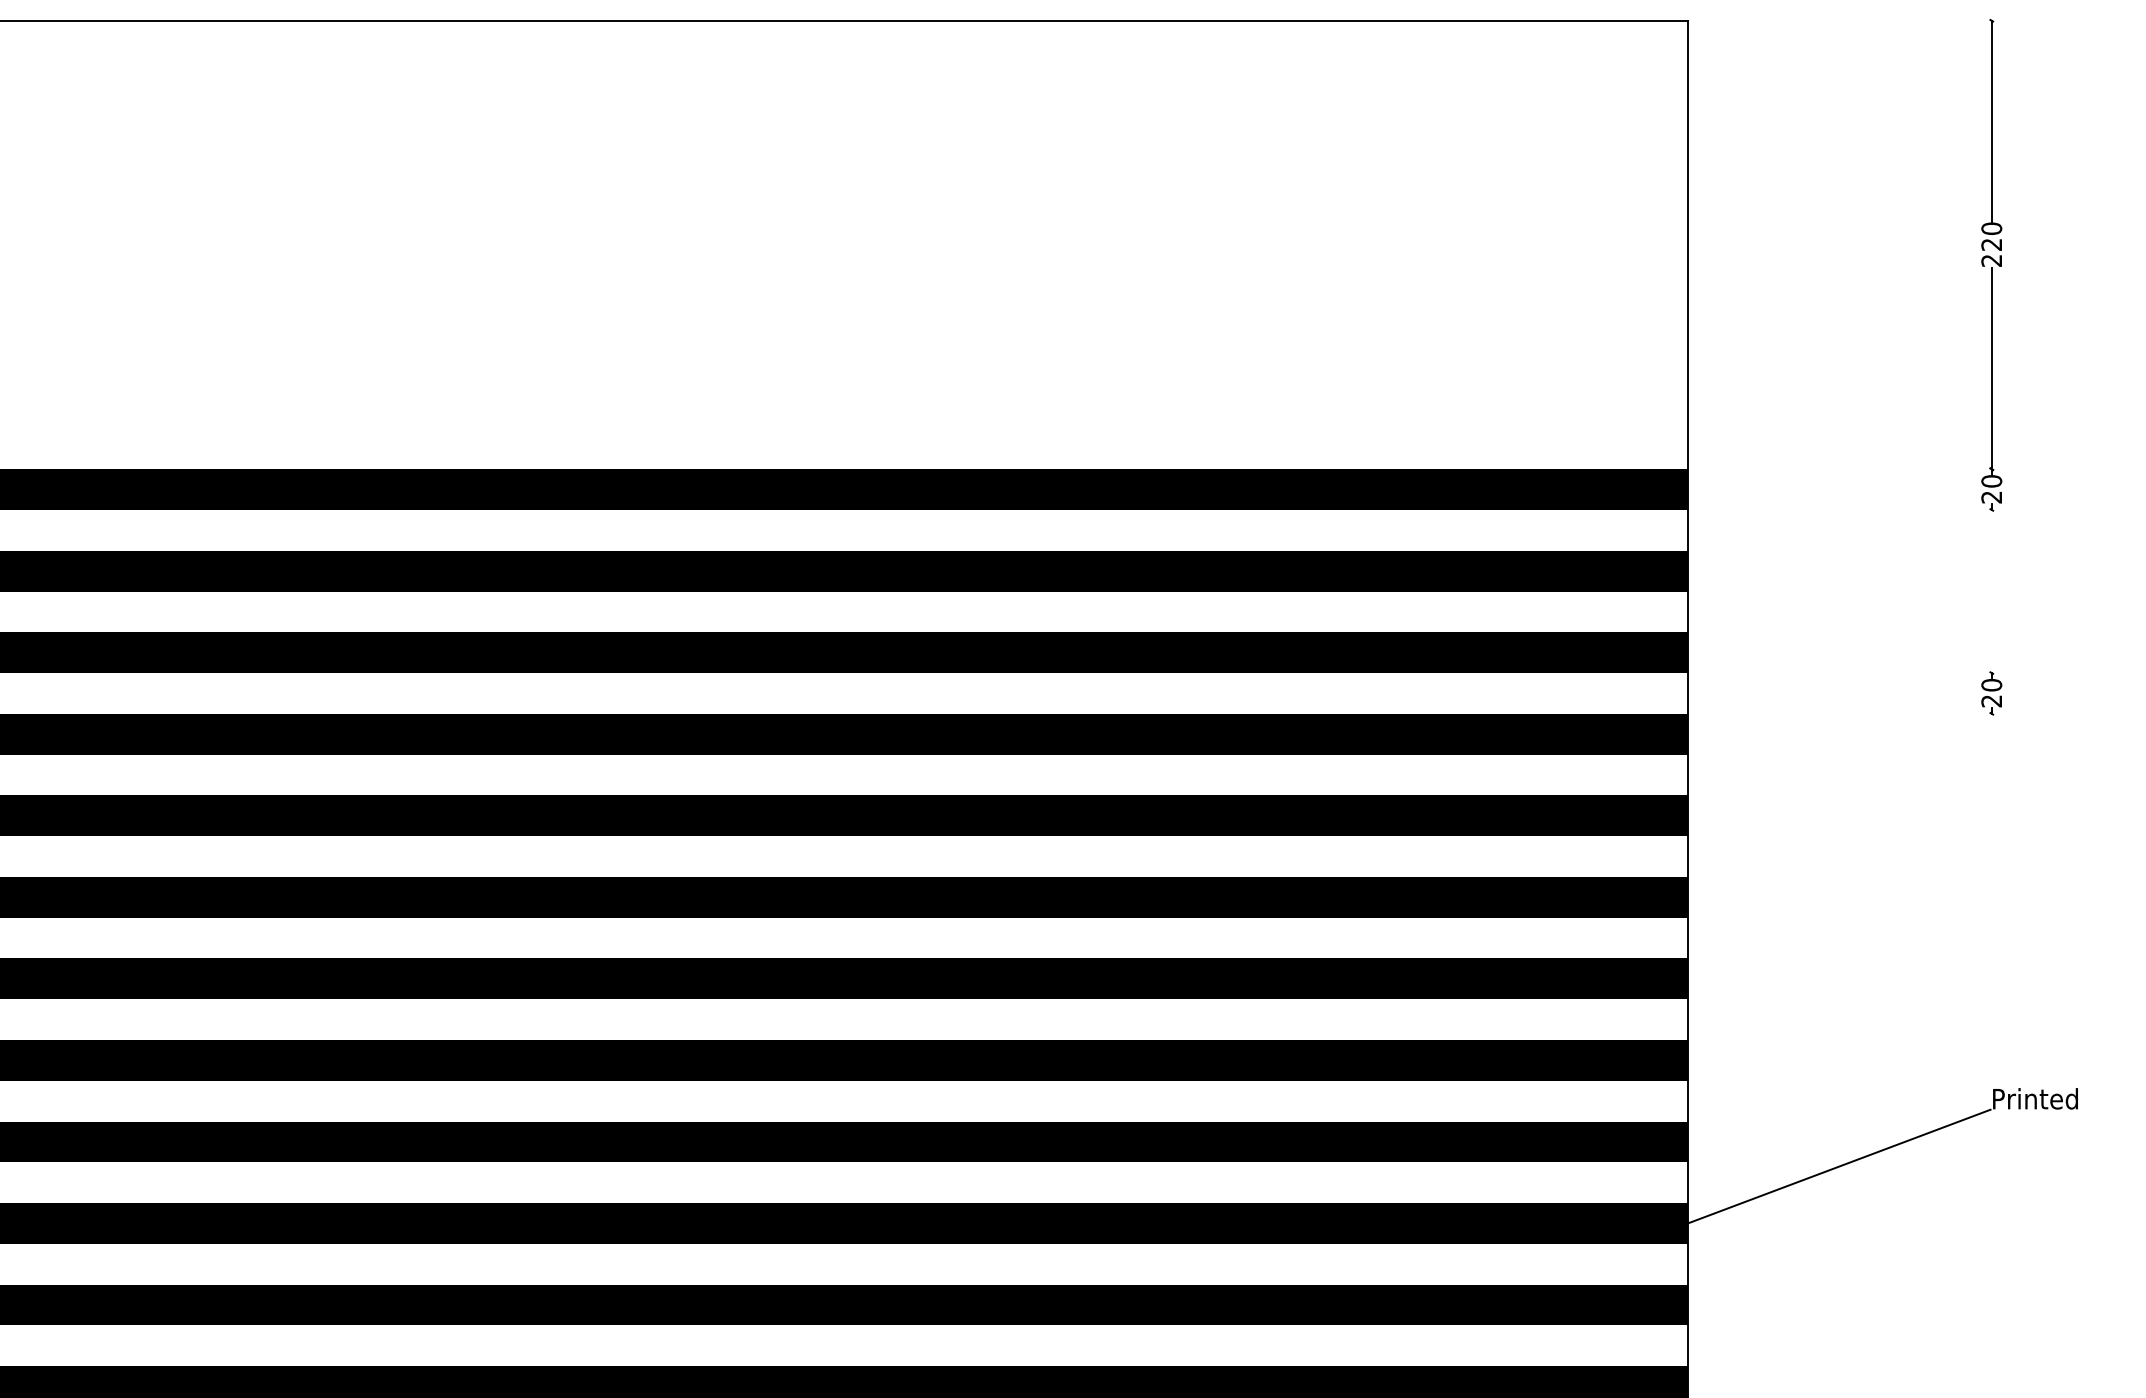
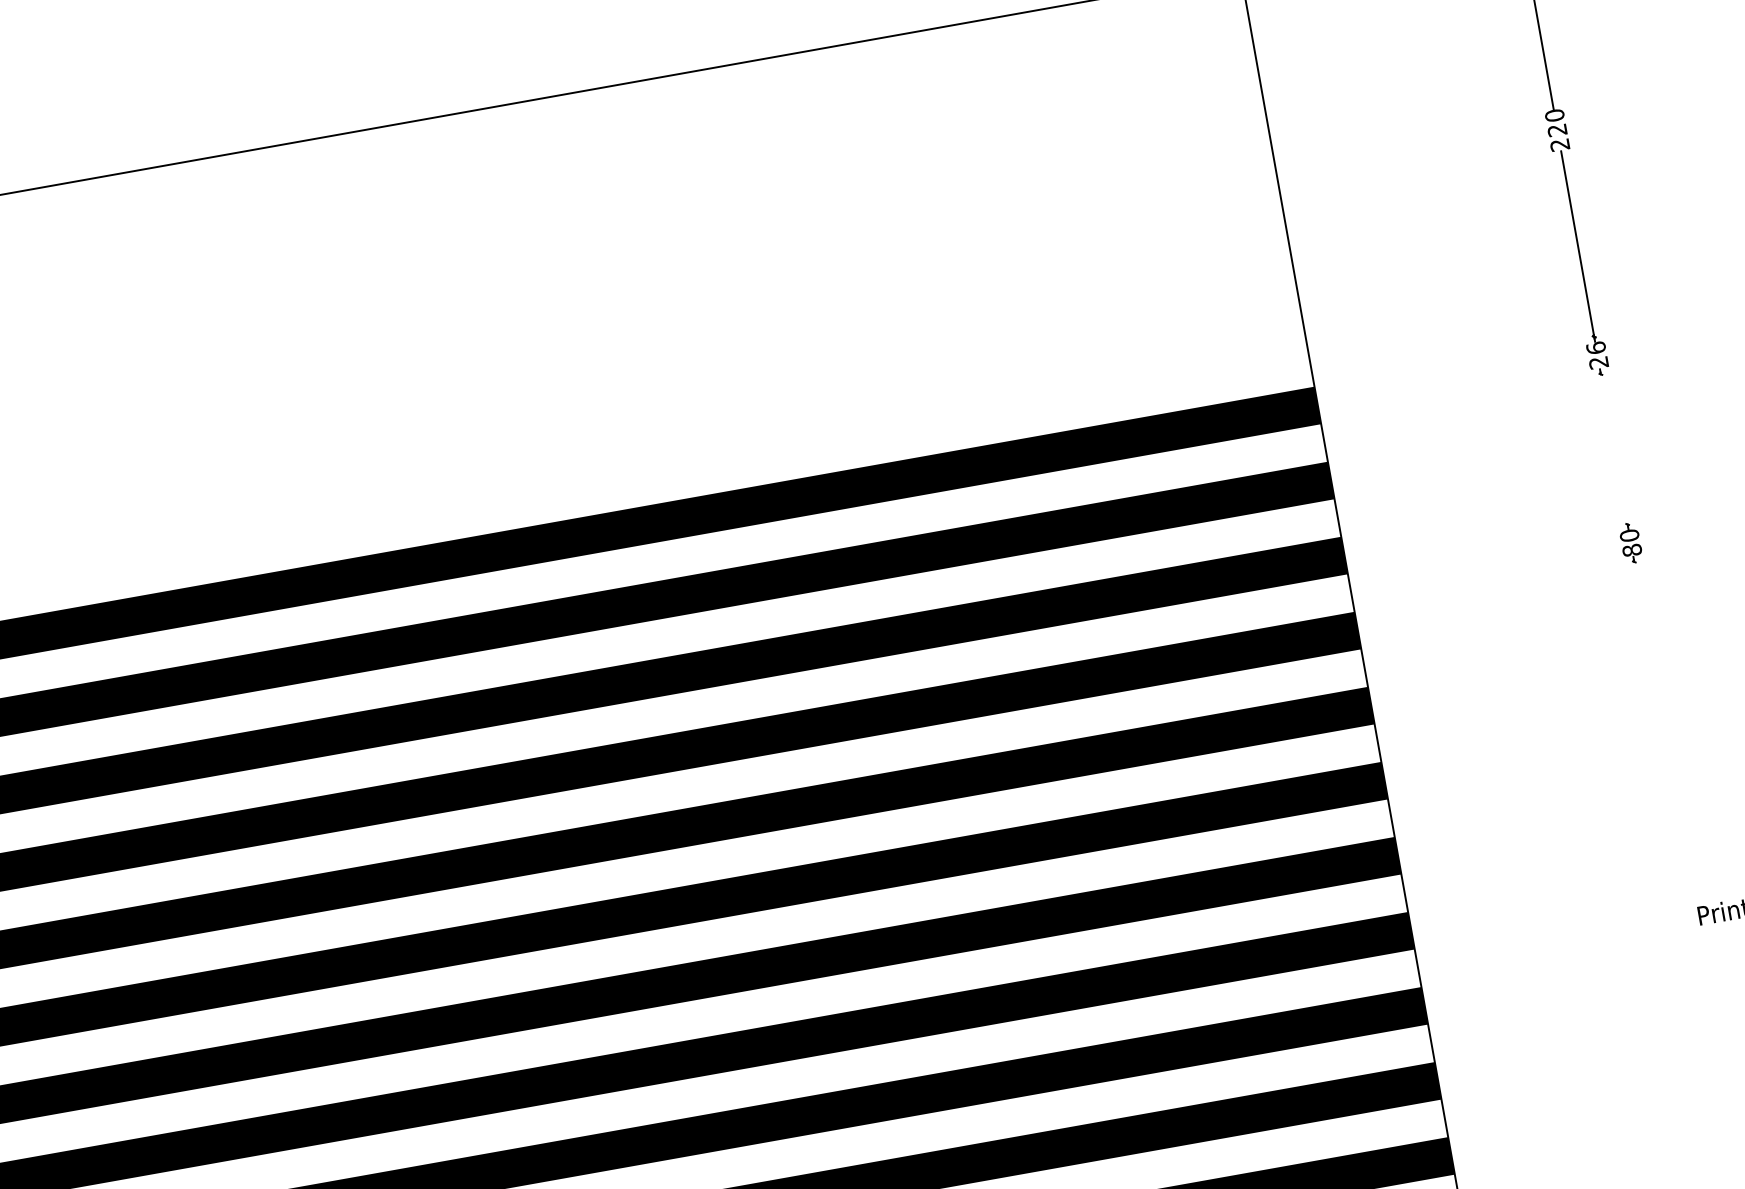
text: (1991, 481) -> (1595, 348), 20 -> 26
text: (1991, 701) -> (1632, 550), 20 -> 80
line: (1838, 1166) -> (1567, 1003), removed

